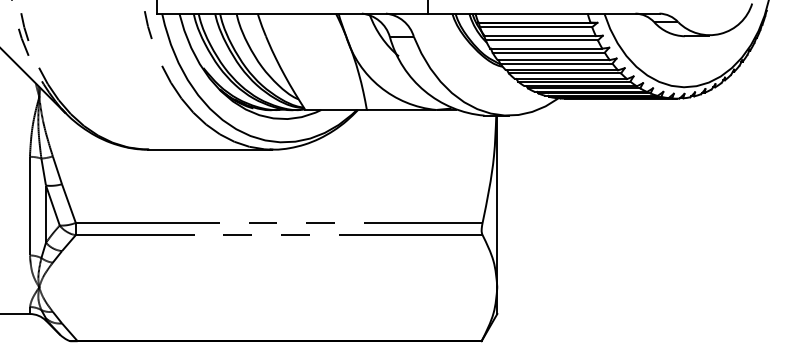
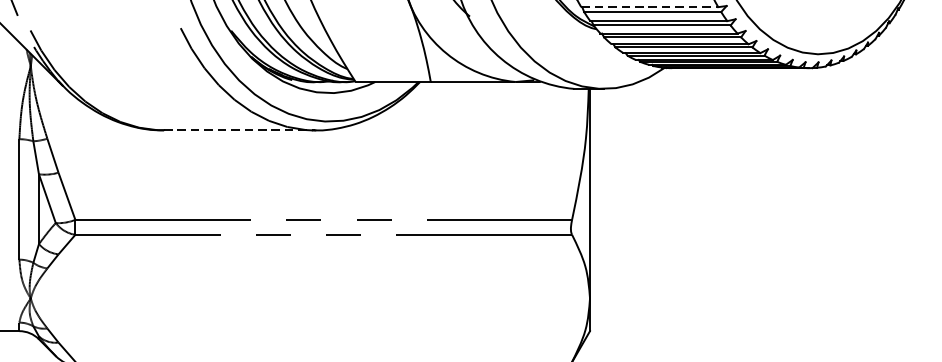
line: (546, 48) -> (650, 6), solid -> dashed
line: (210, 149) -> (239, 130), solid -> dashed

